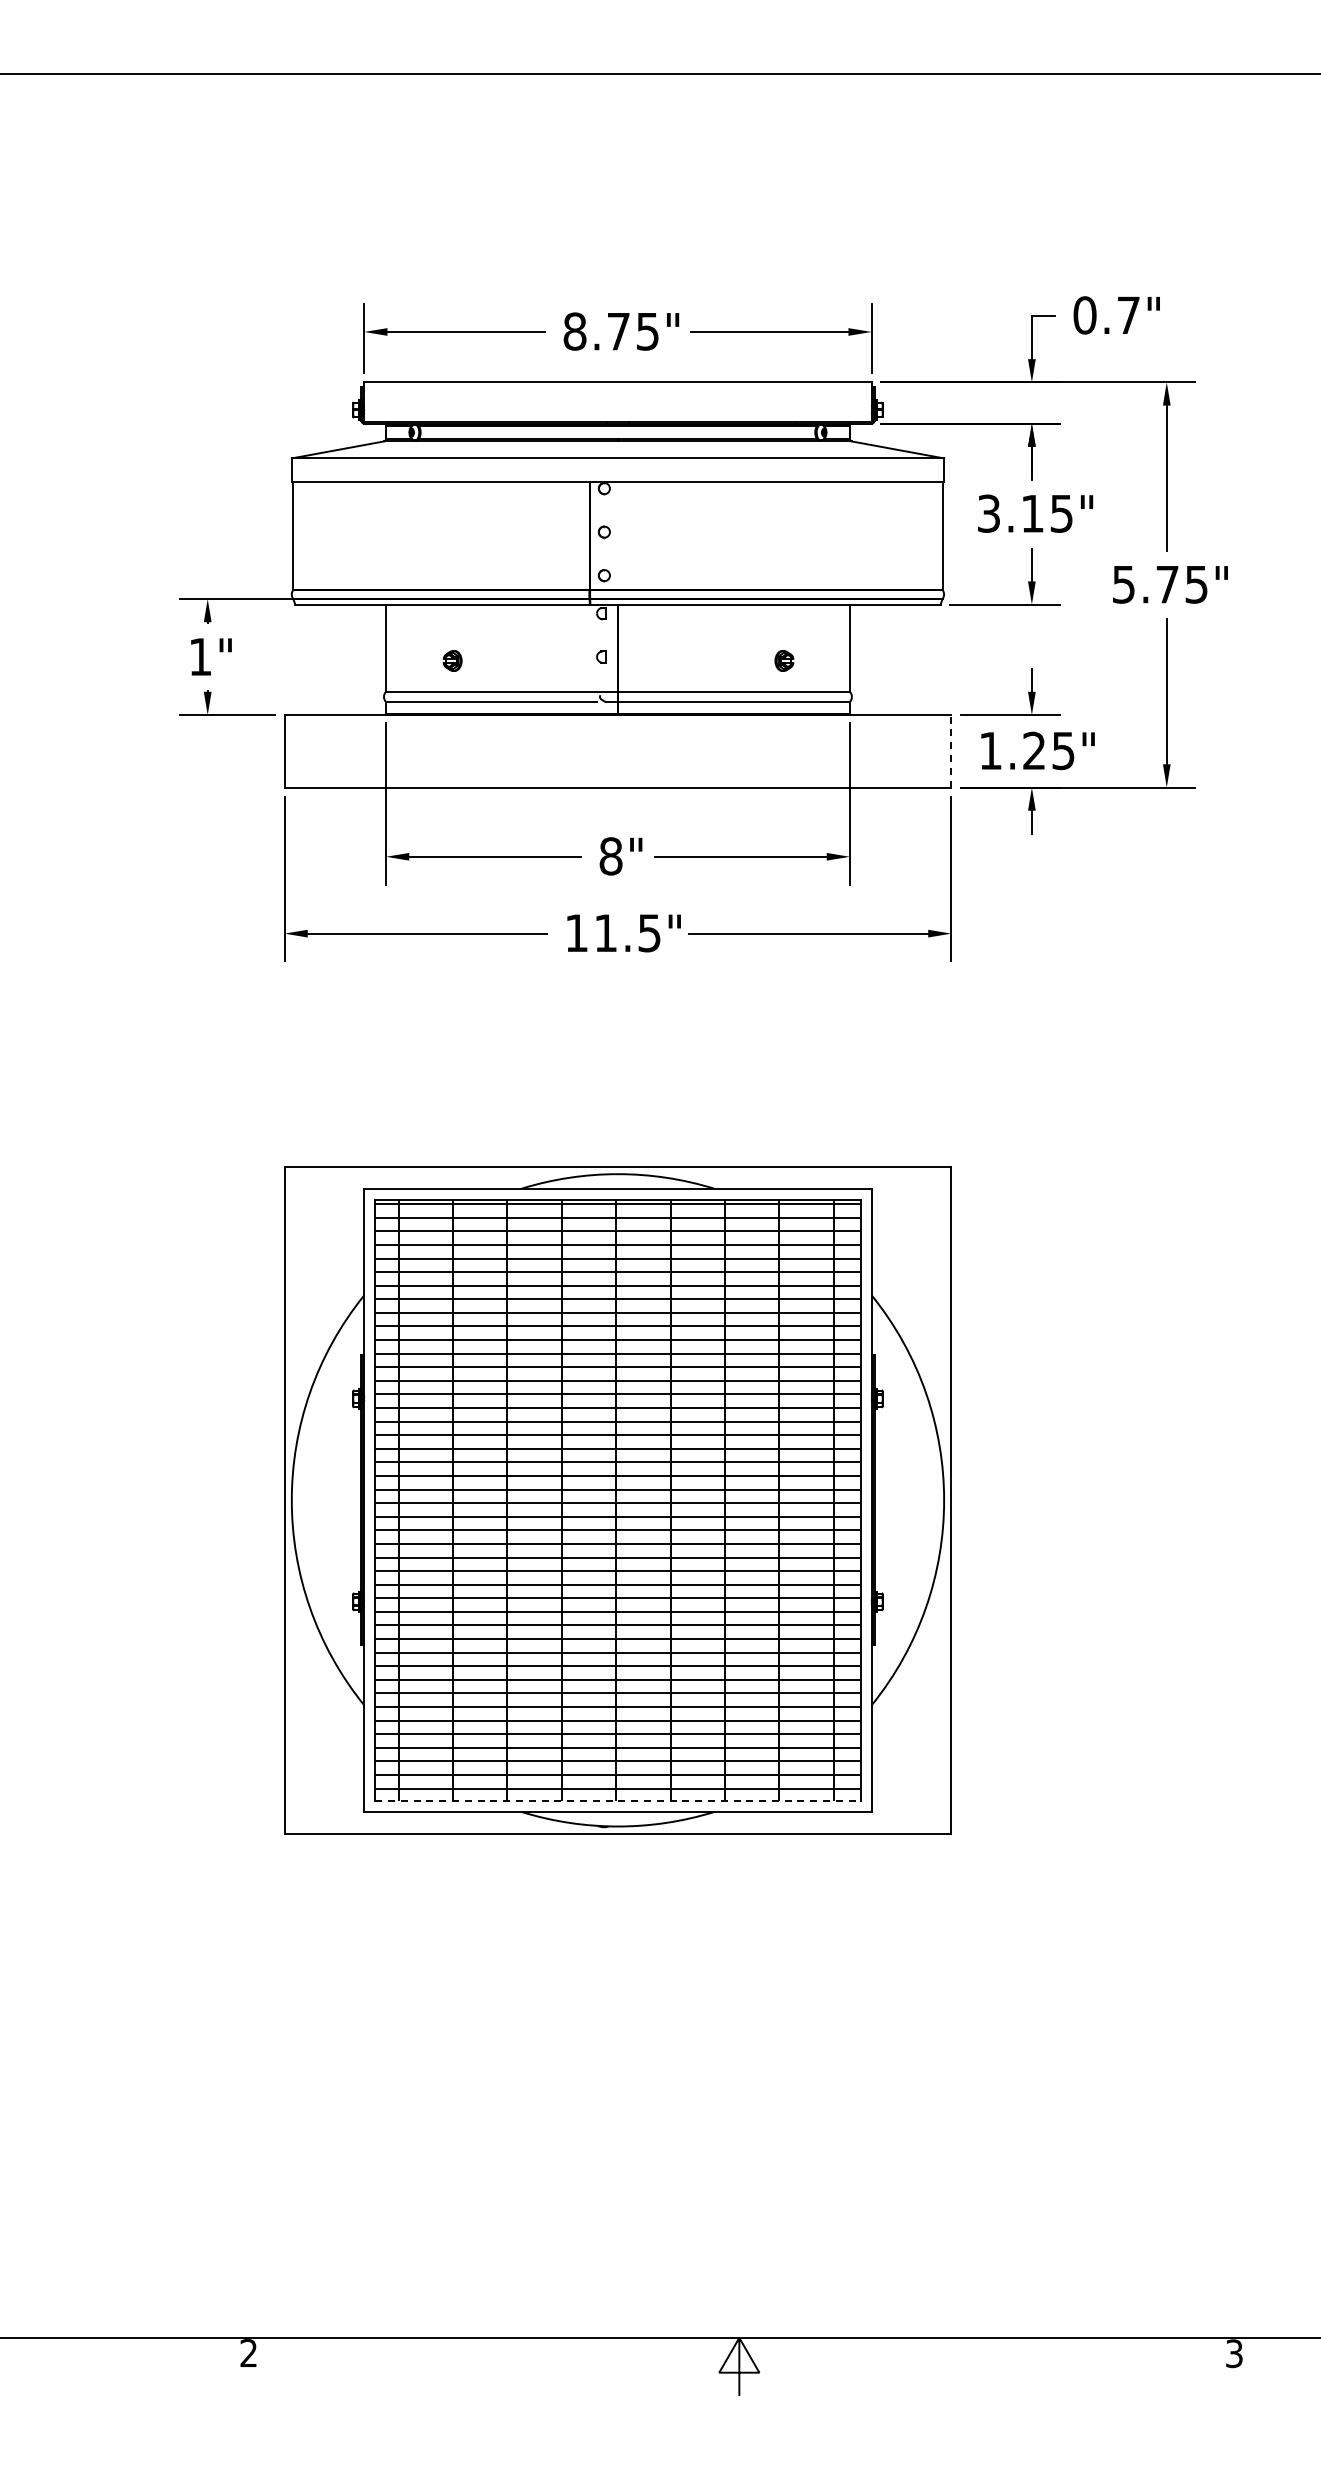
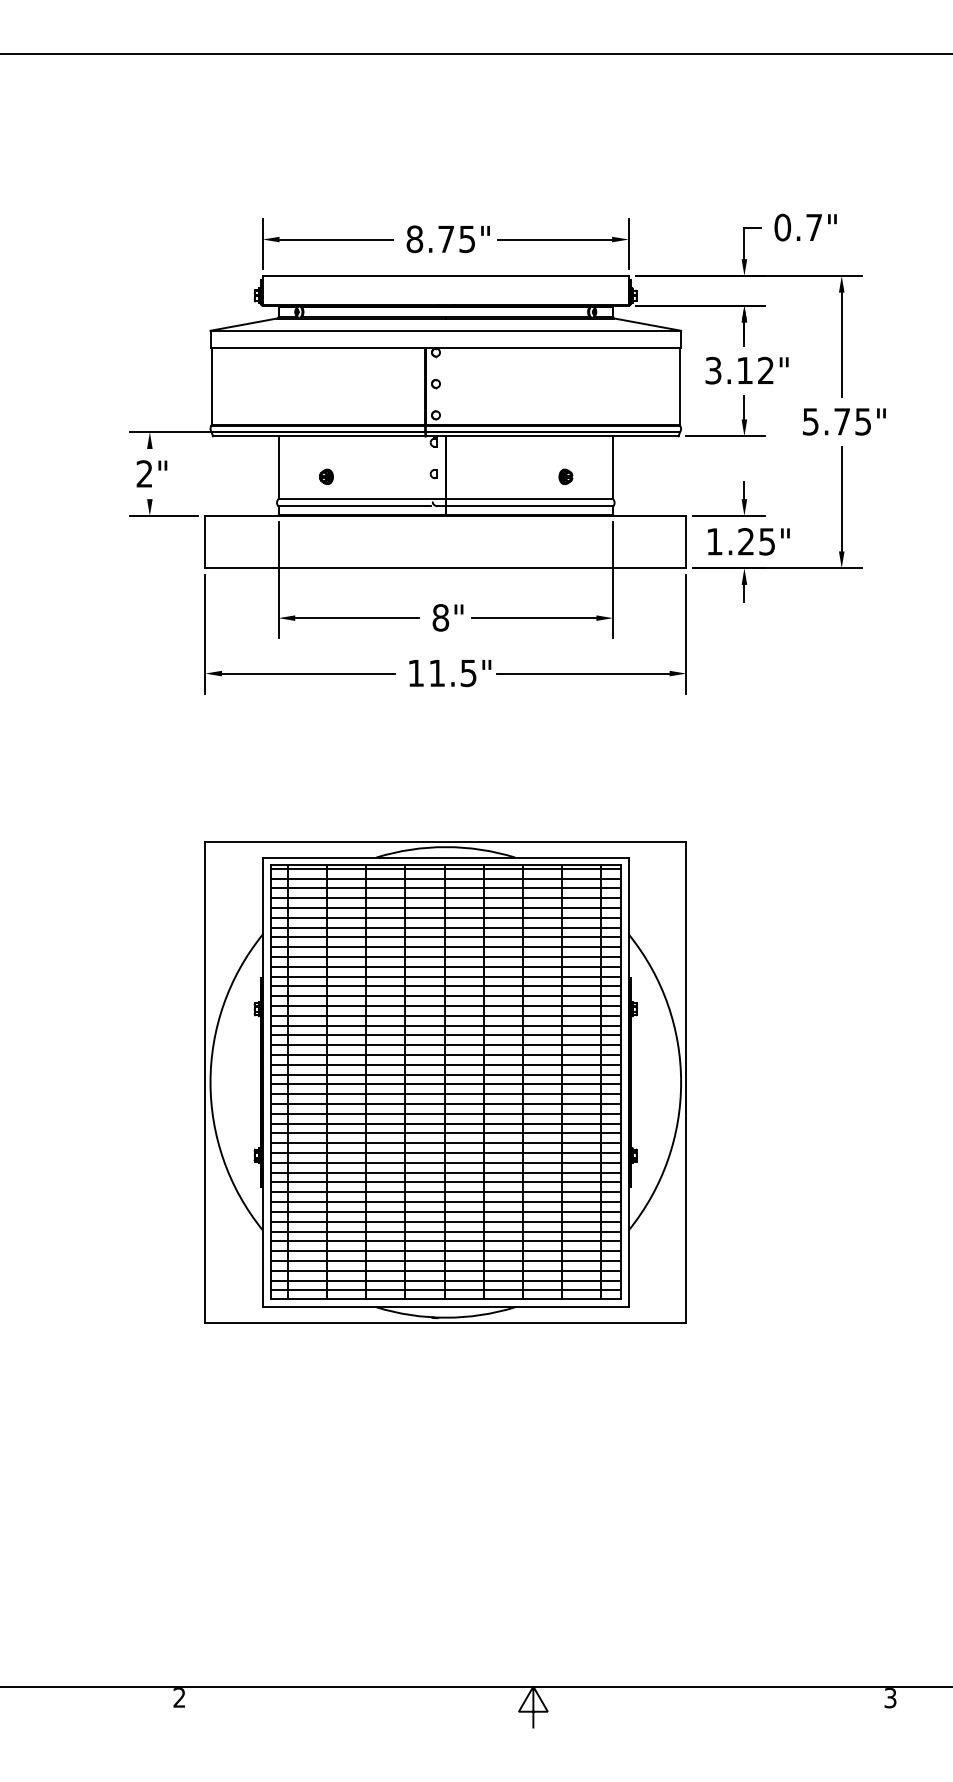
text: (1061, 513) -> (765, 370), 3.15" -> 3.12"
text: (199, 656) -> (143, 473), 1" -> 2"
line: (951, 750) -> (686, 541), dashed -> solid
line: (617, 1801) -> (445, 1299), dashed -> solid

